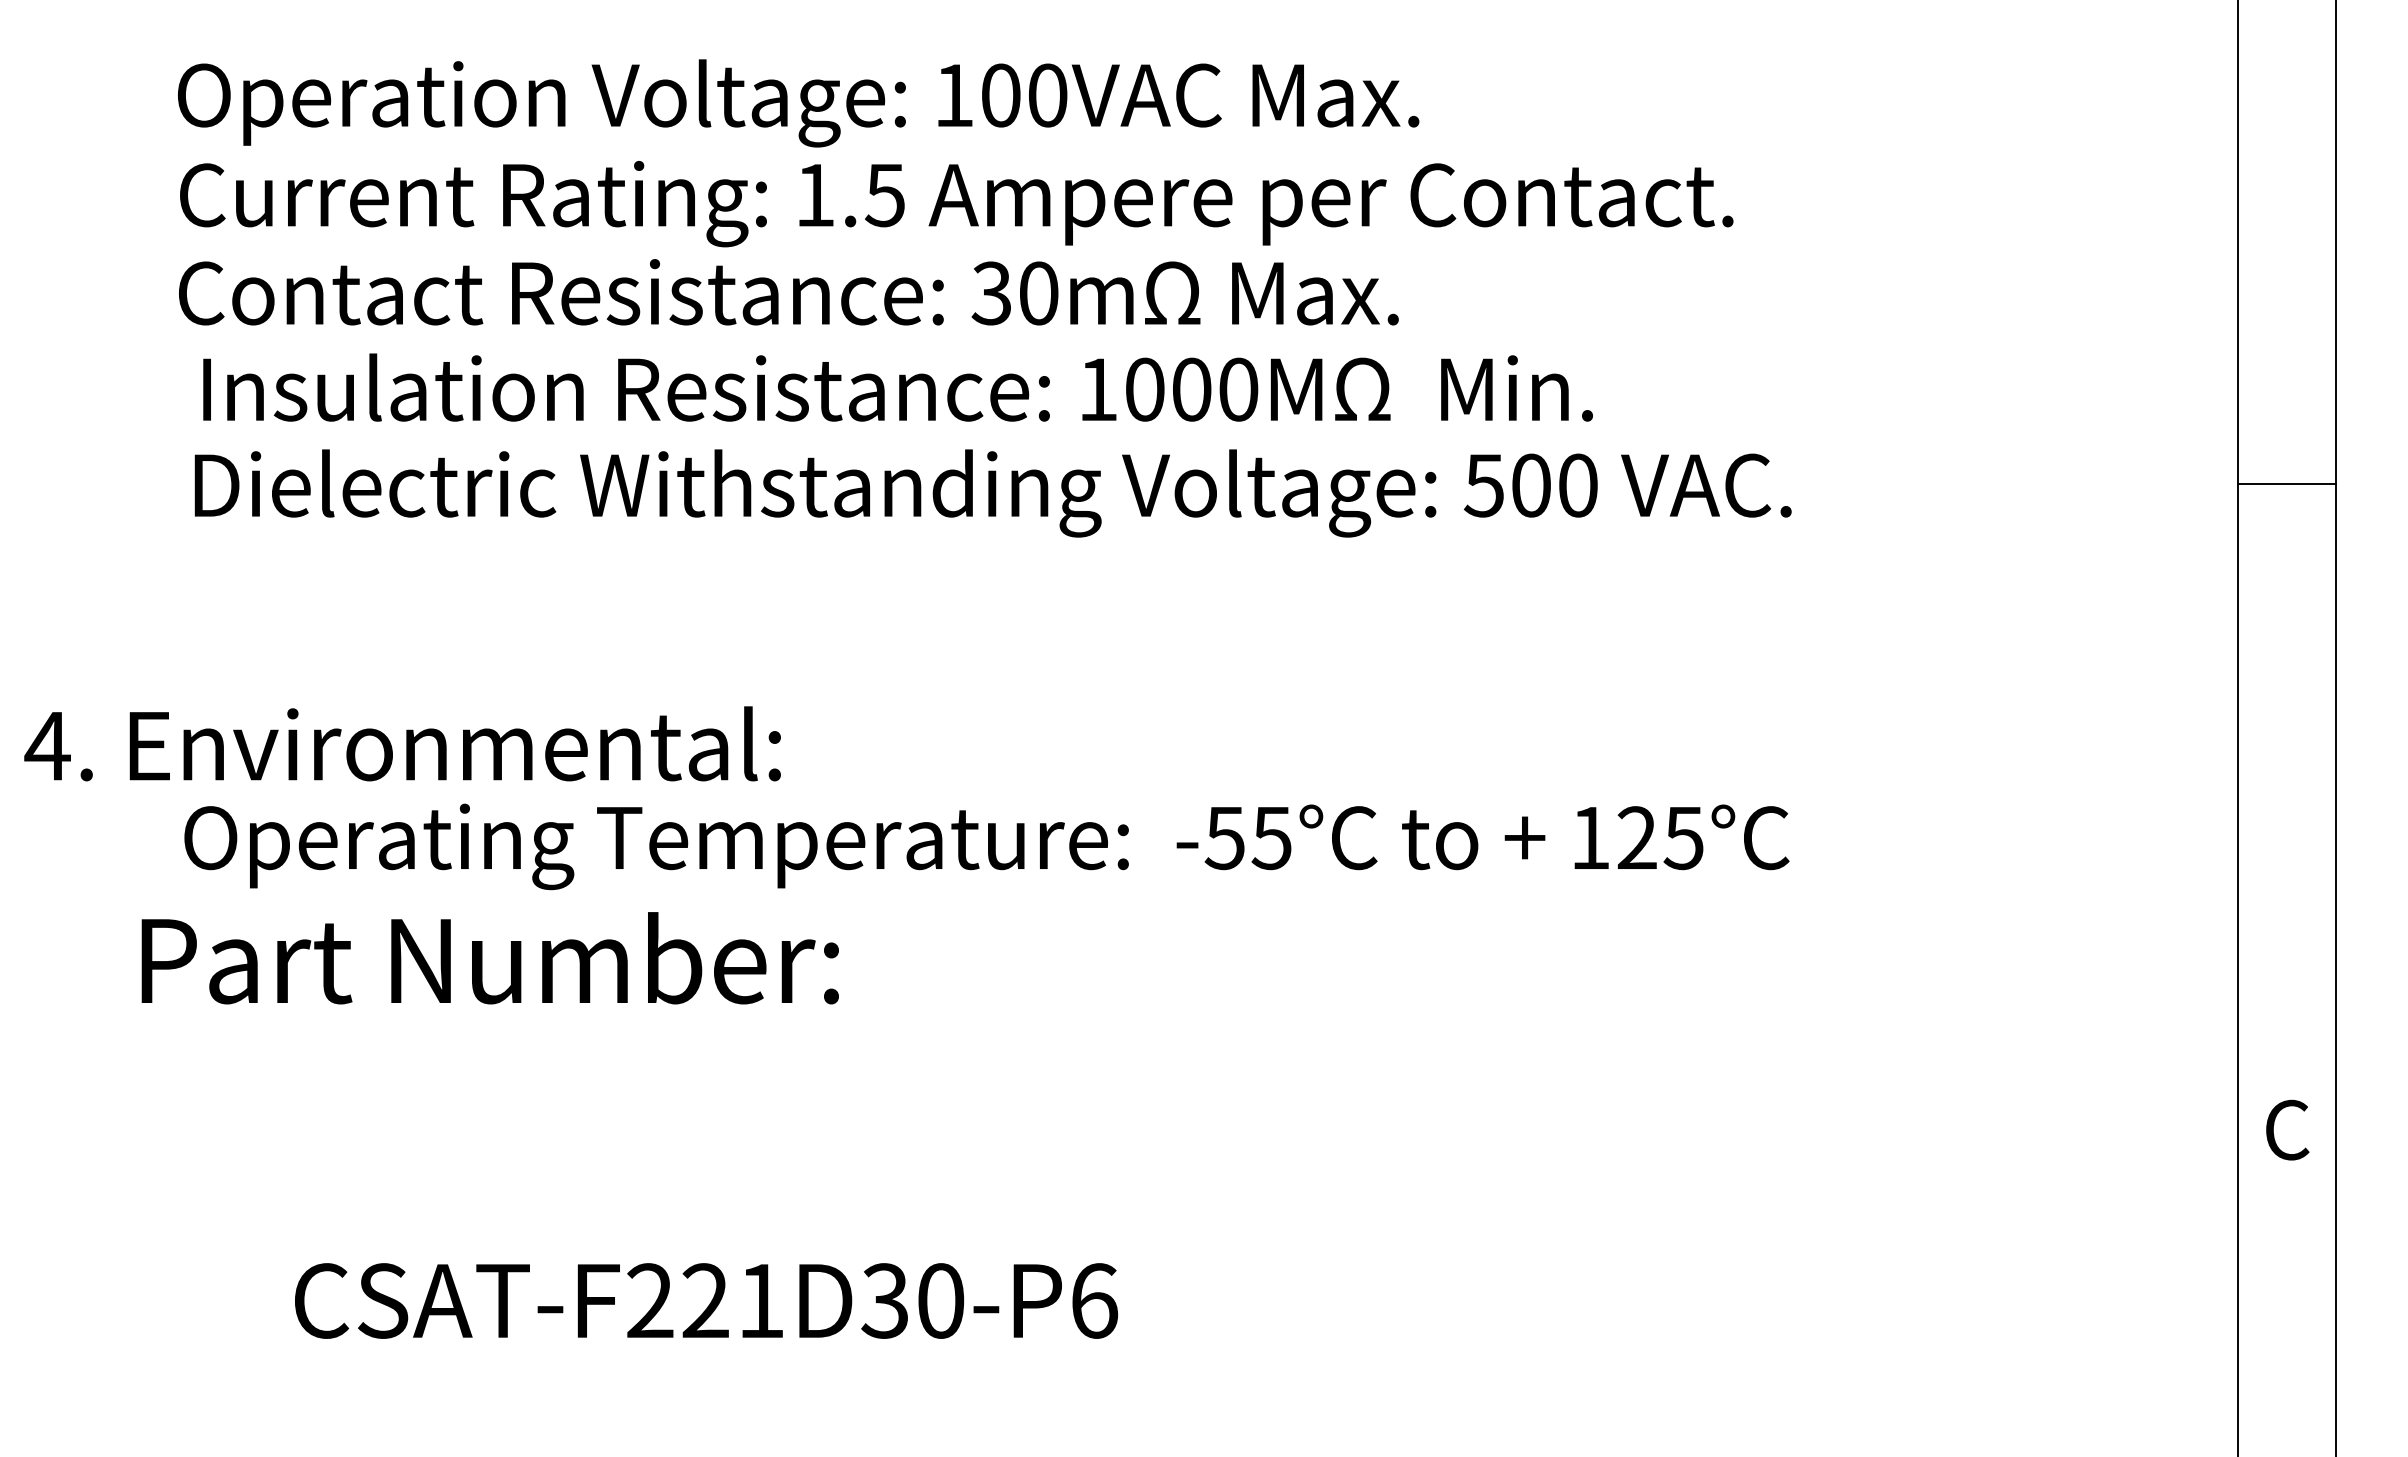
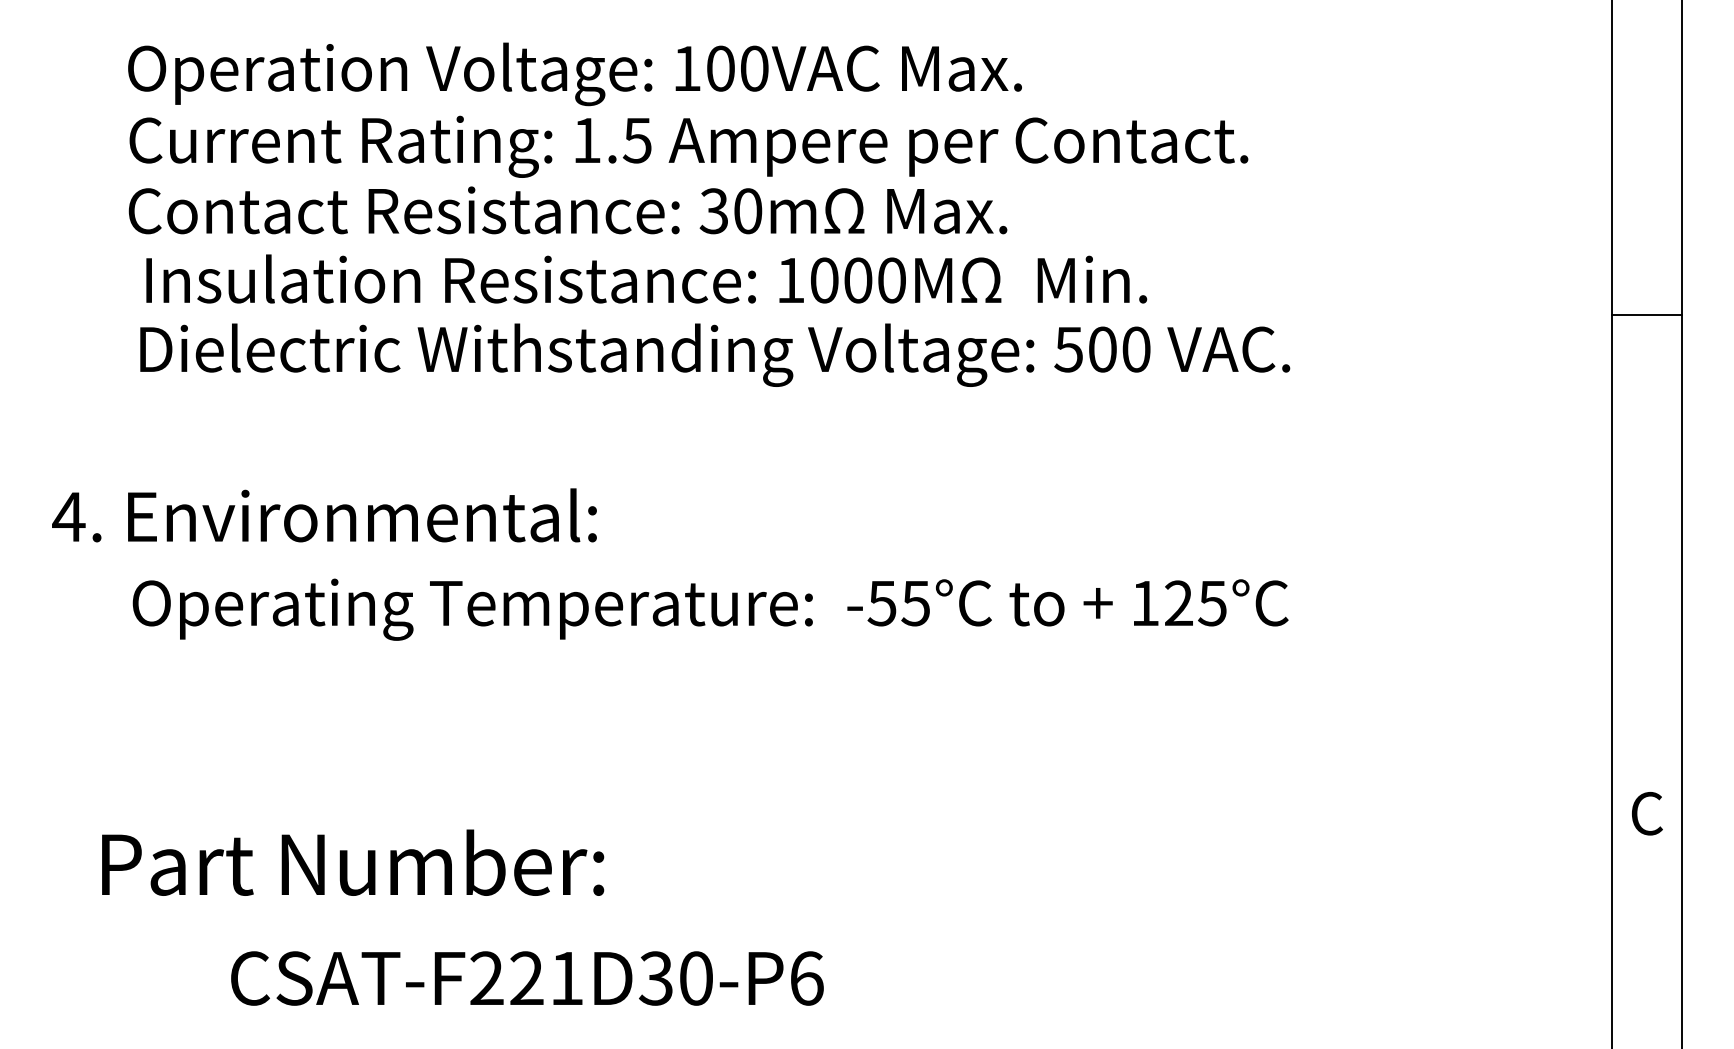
line: (2286, 484) -> (1646, 315), moved
text: (402, 743) -> (324, 515), moved
text: (489, 958) -> (352, 862), moved
text: (706, 1300) -> (527, 978), moved

